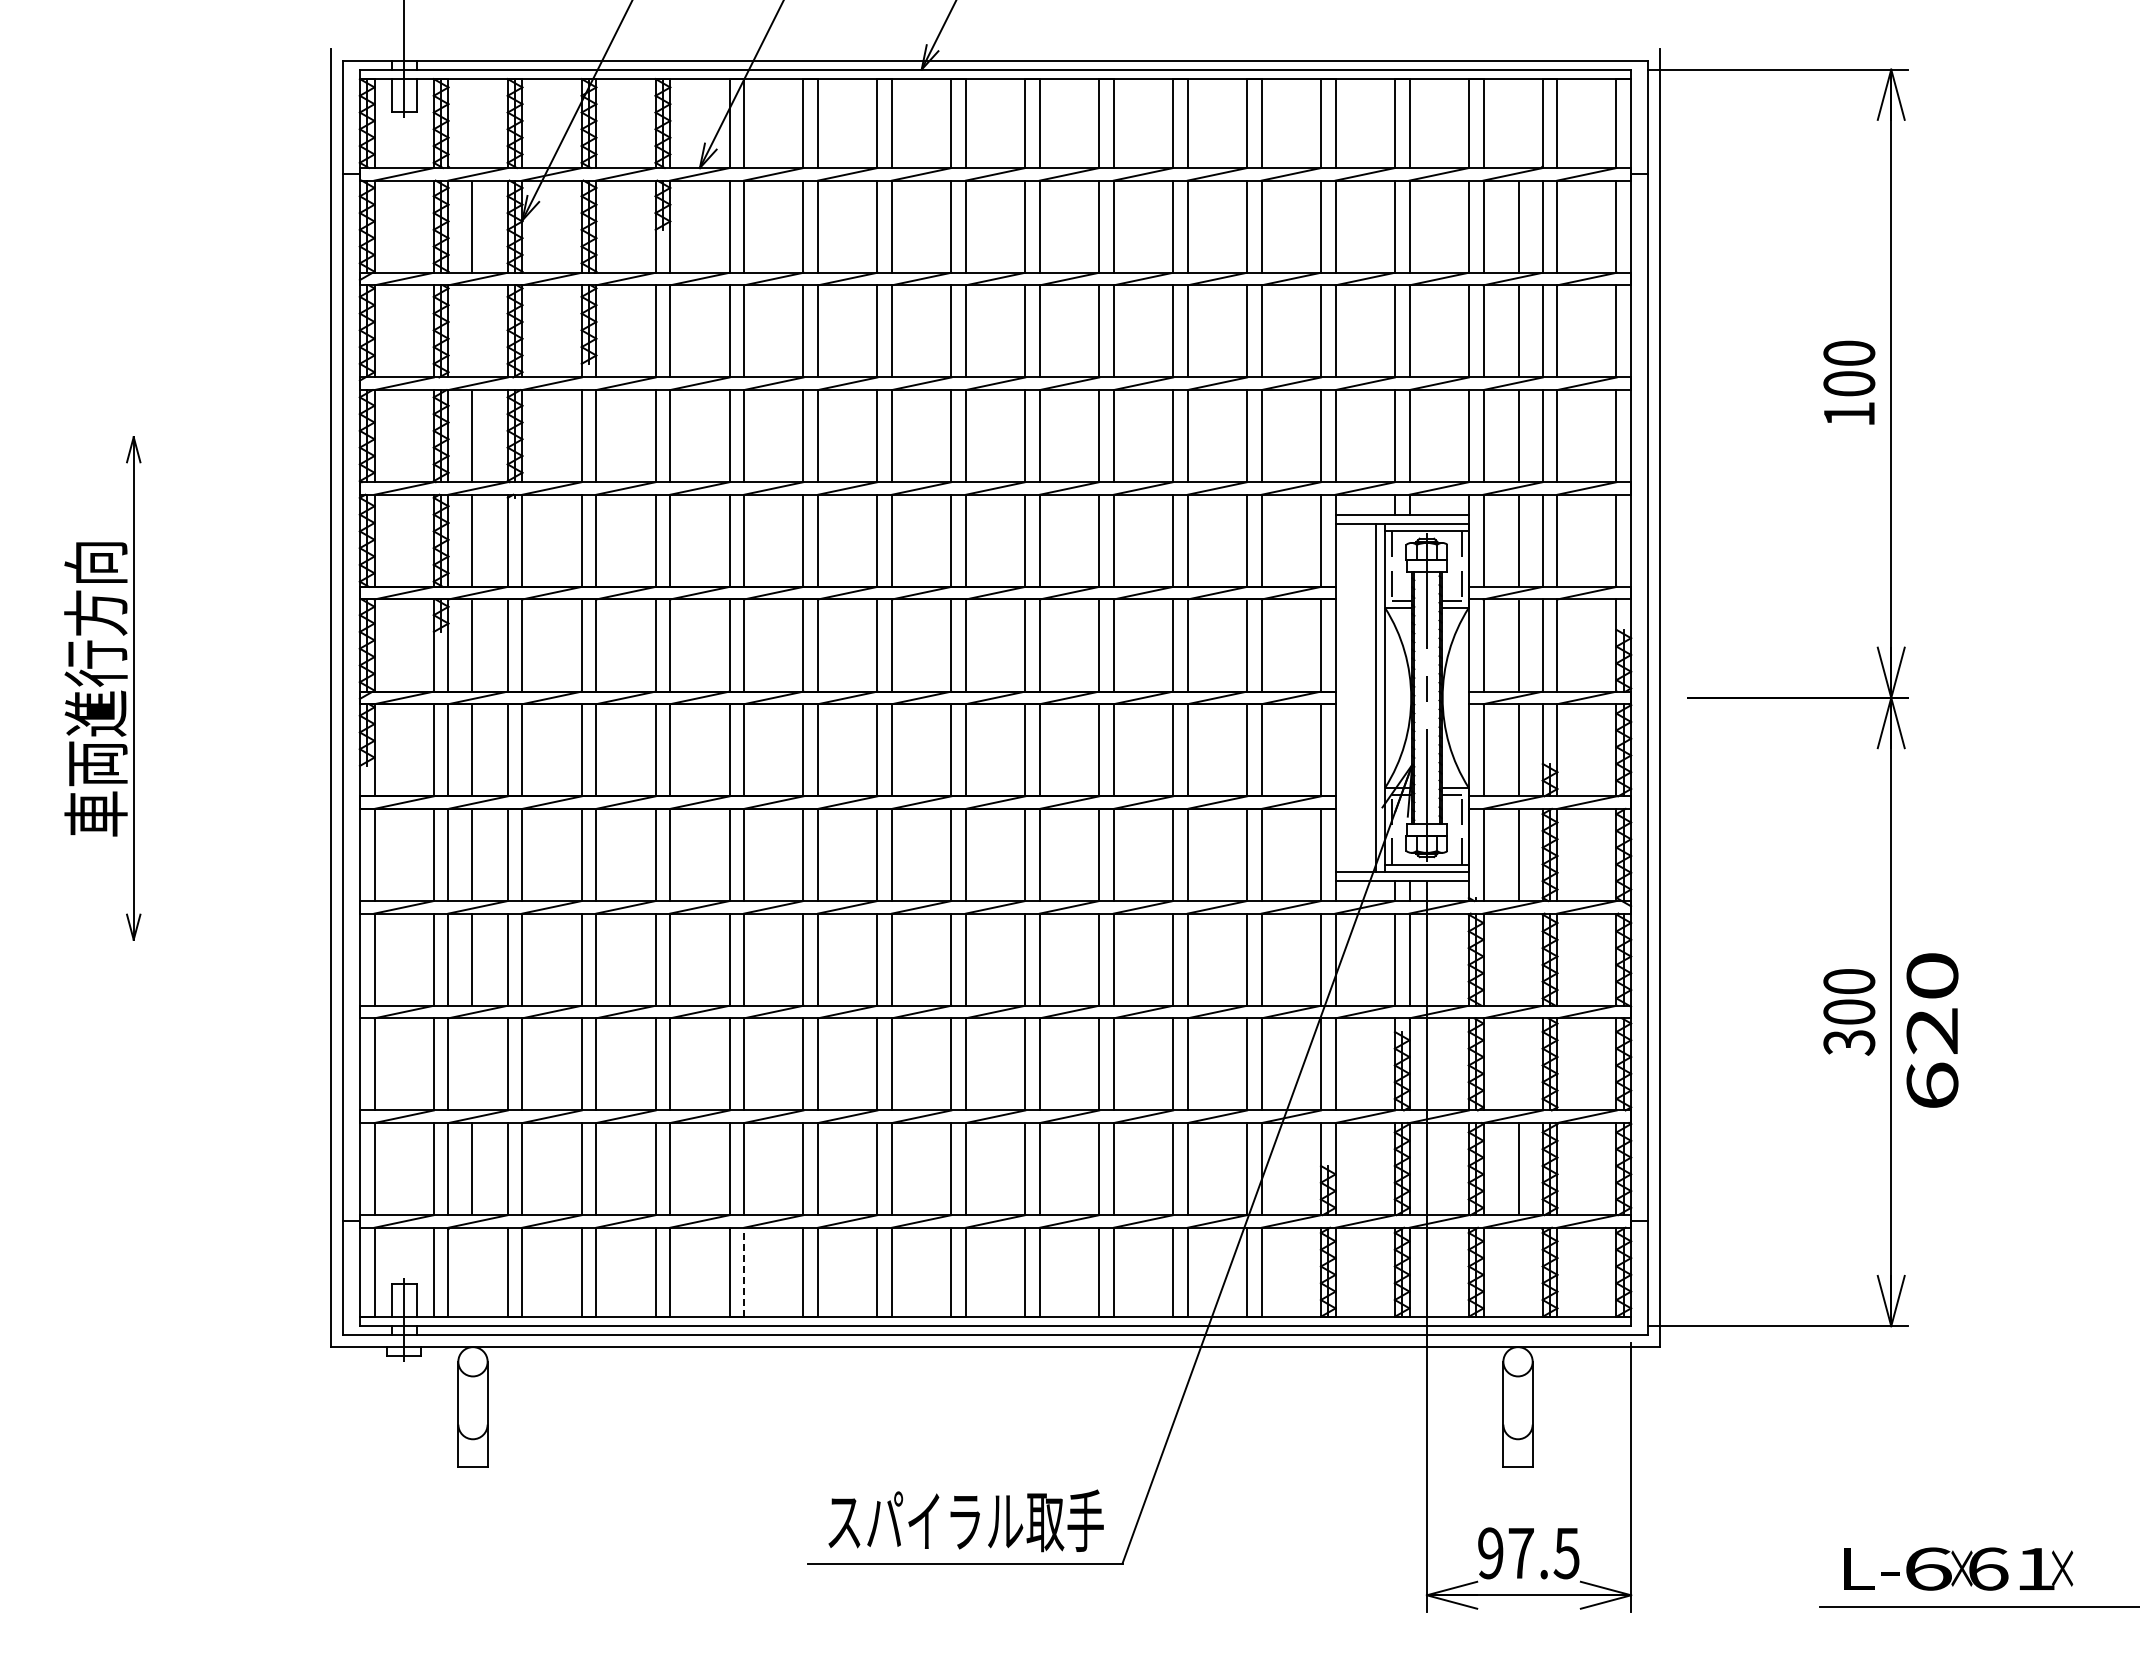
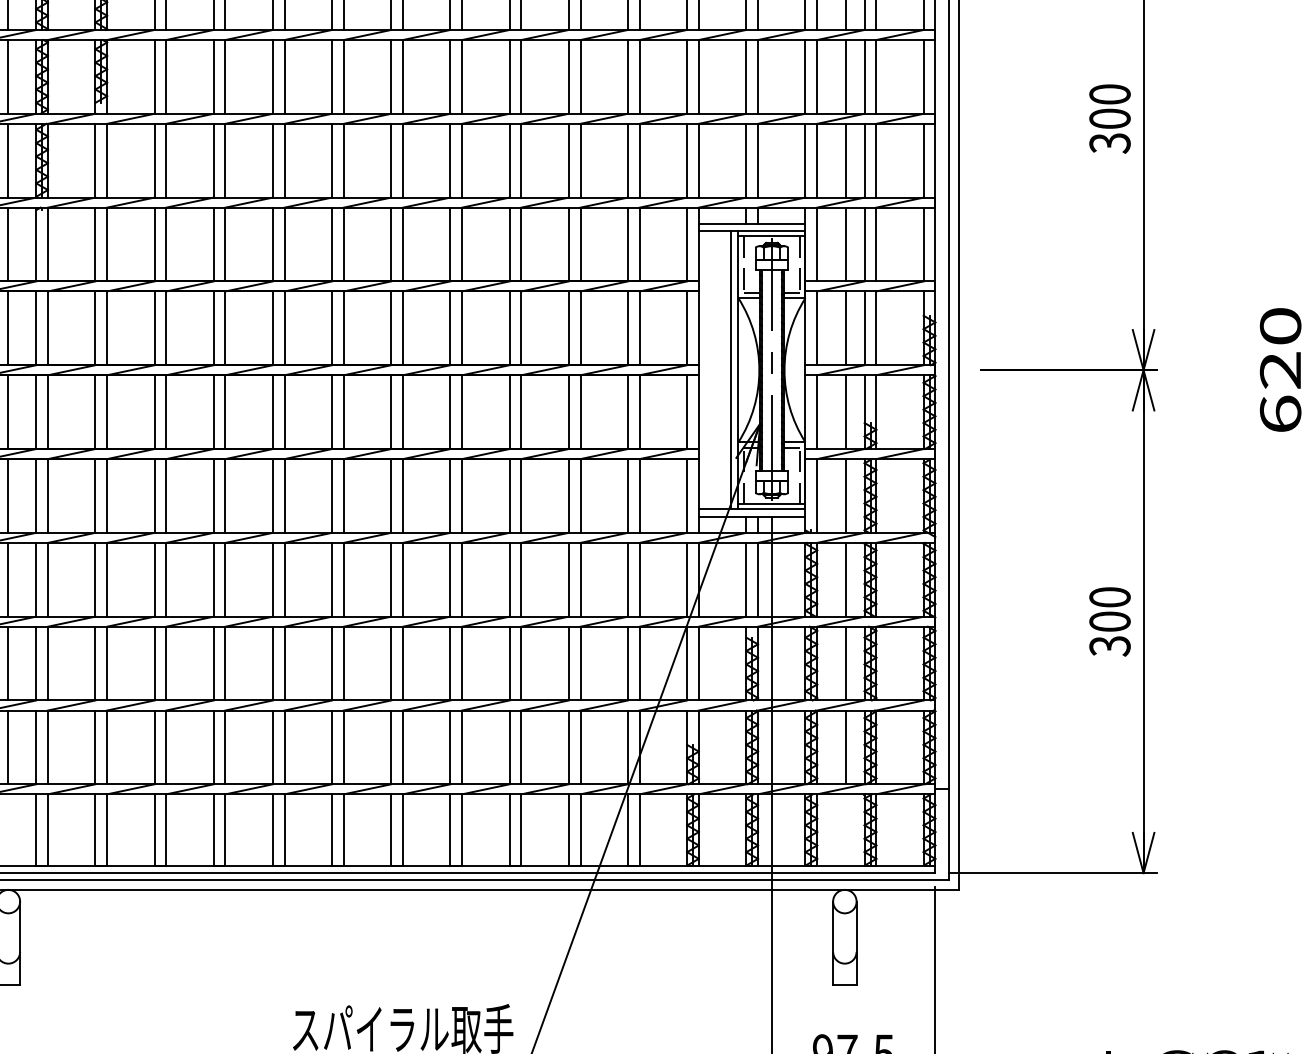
line: (471, 330) -> (7, 76), added
text: (1849, 414) -> (1110, 143), 100 -> 300
line: (1519, 958) -> (846, 578), added
text: (1932, 1030) -> (1280, 369), moved
line: (471, 1064) -> (7, 663), added
line: (1519, 1064) -> (846, 663), added
line: (744, 1272) -> (225, 830), dashed -> solid

